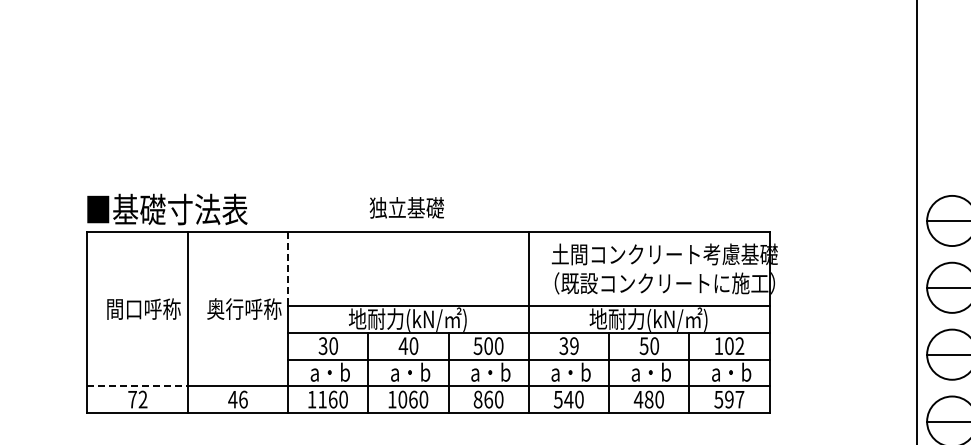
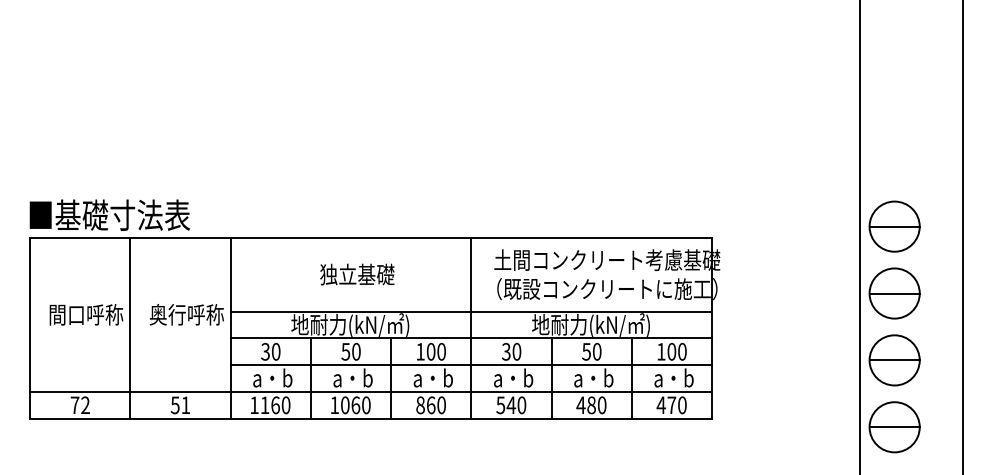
text: (407, 207) -> (357, 274), moved
line: (288, 268) -> (230, 274), dashed -> solid
text: (403, 345) -> (345, 351), 40 -> 50
text: (478, 345) -> (420, 351), 500 -> 100
text: (574, 345) -> (516, 351), 39 -> 30
text: (740, 345) -> (682, 351), 102 -> 100
line: (138, 385) -> (80, 391), dashed -> solid
text: (238, 399) -> (180, 405), 46 -> 51
text: (729, 399) -> (671, 405), 597 -> 470

